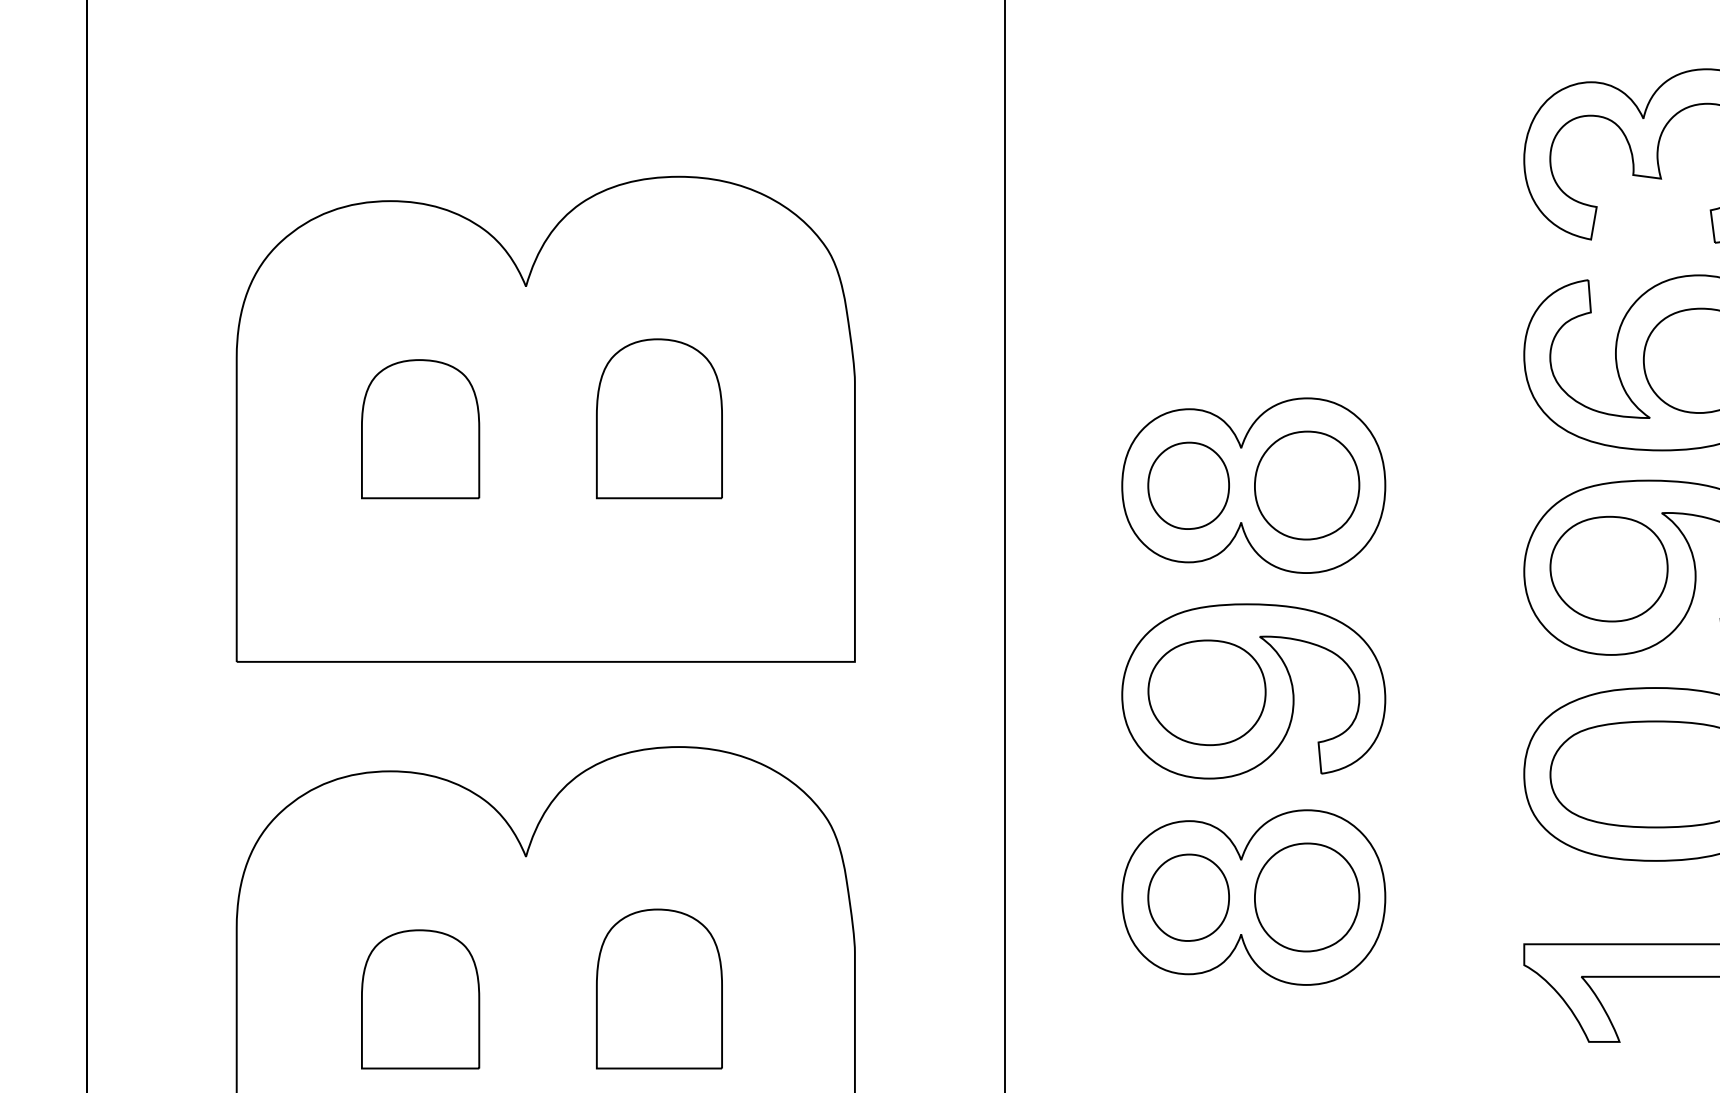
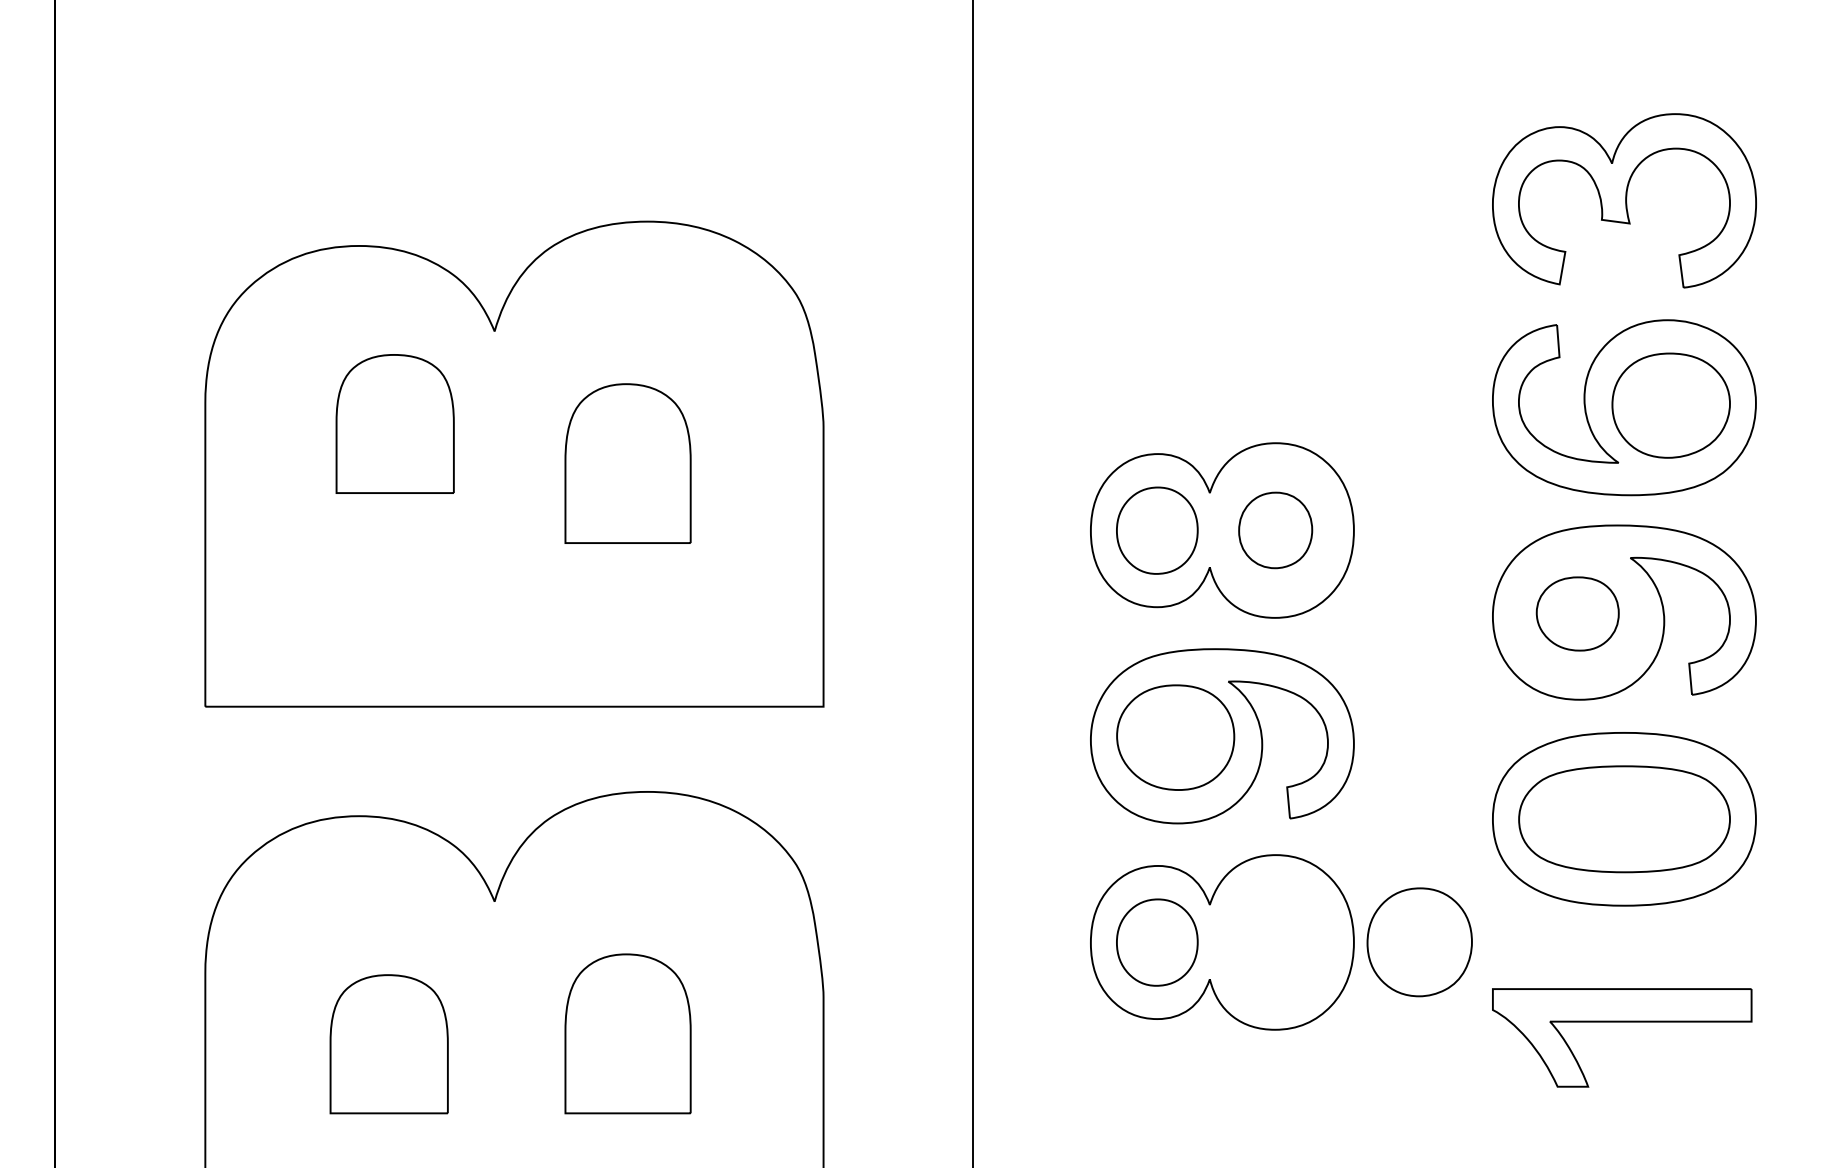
part: (419, 428) -> (394, 423), moved
part: (1306, 485) -> (1275, 530), size x0.7
part: (1608, 568) -> (1577, 613), size x0.7
part: (1306, 897) -> (1419, 942), moved

